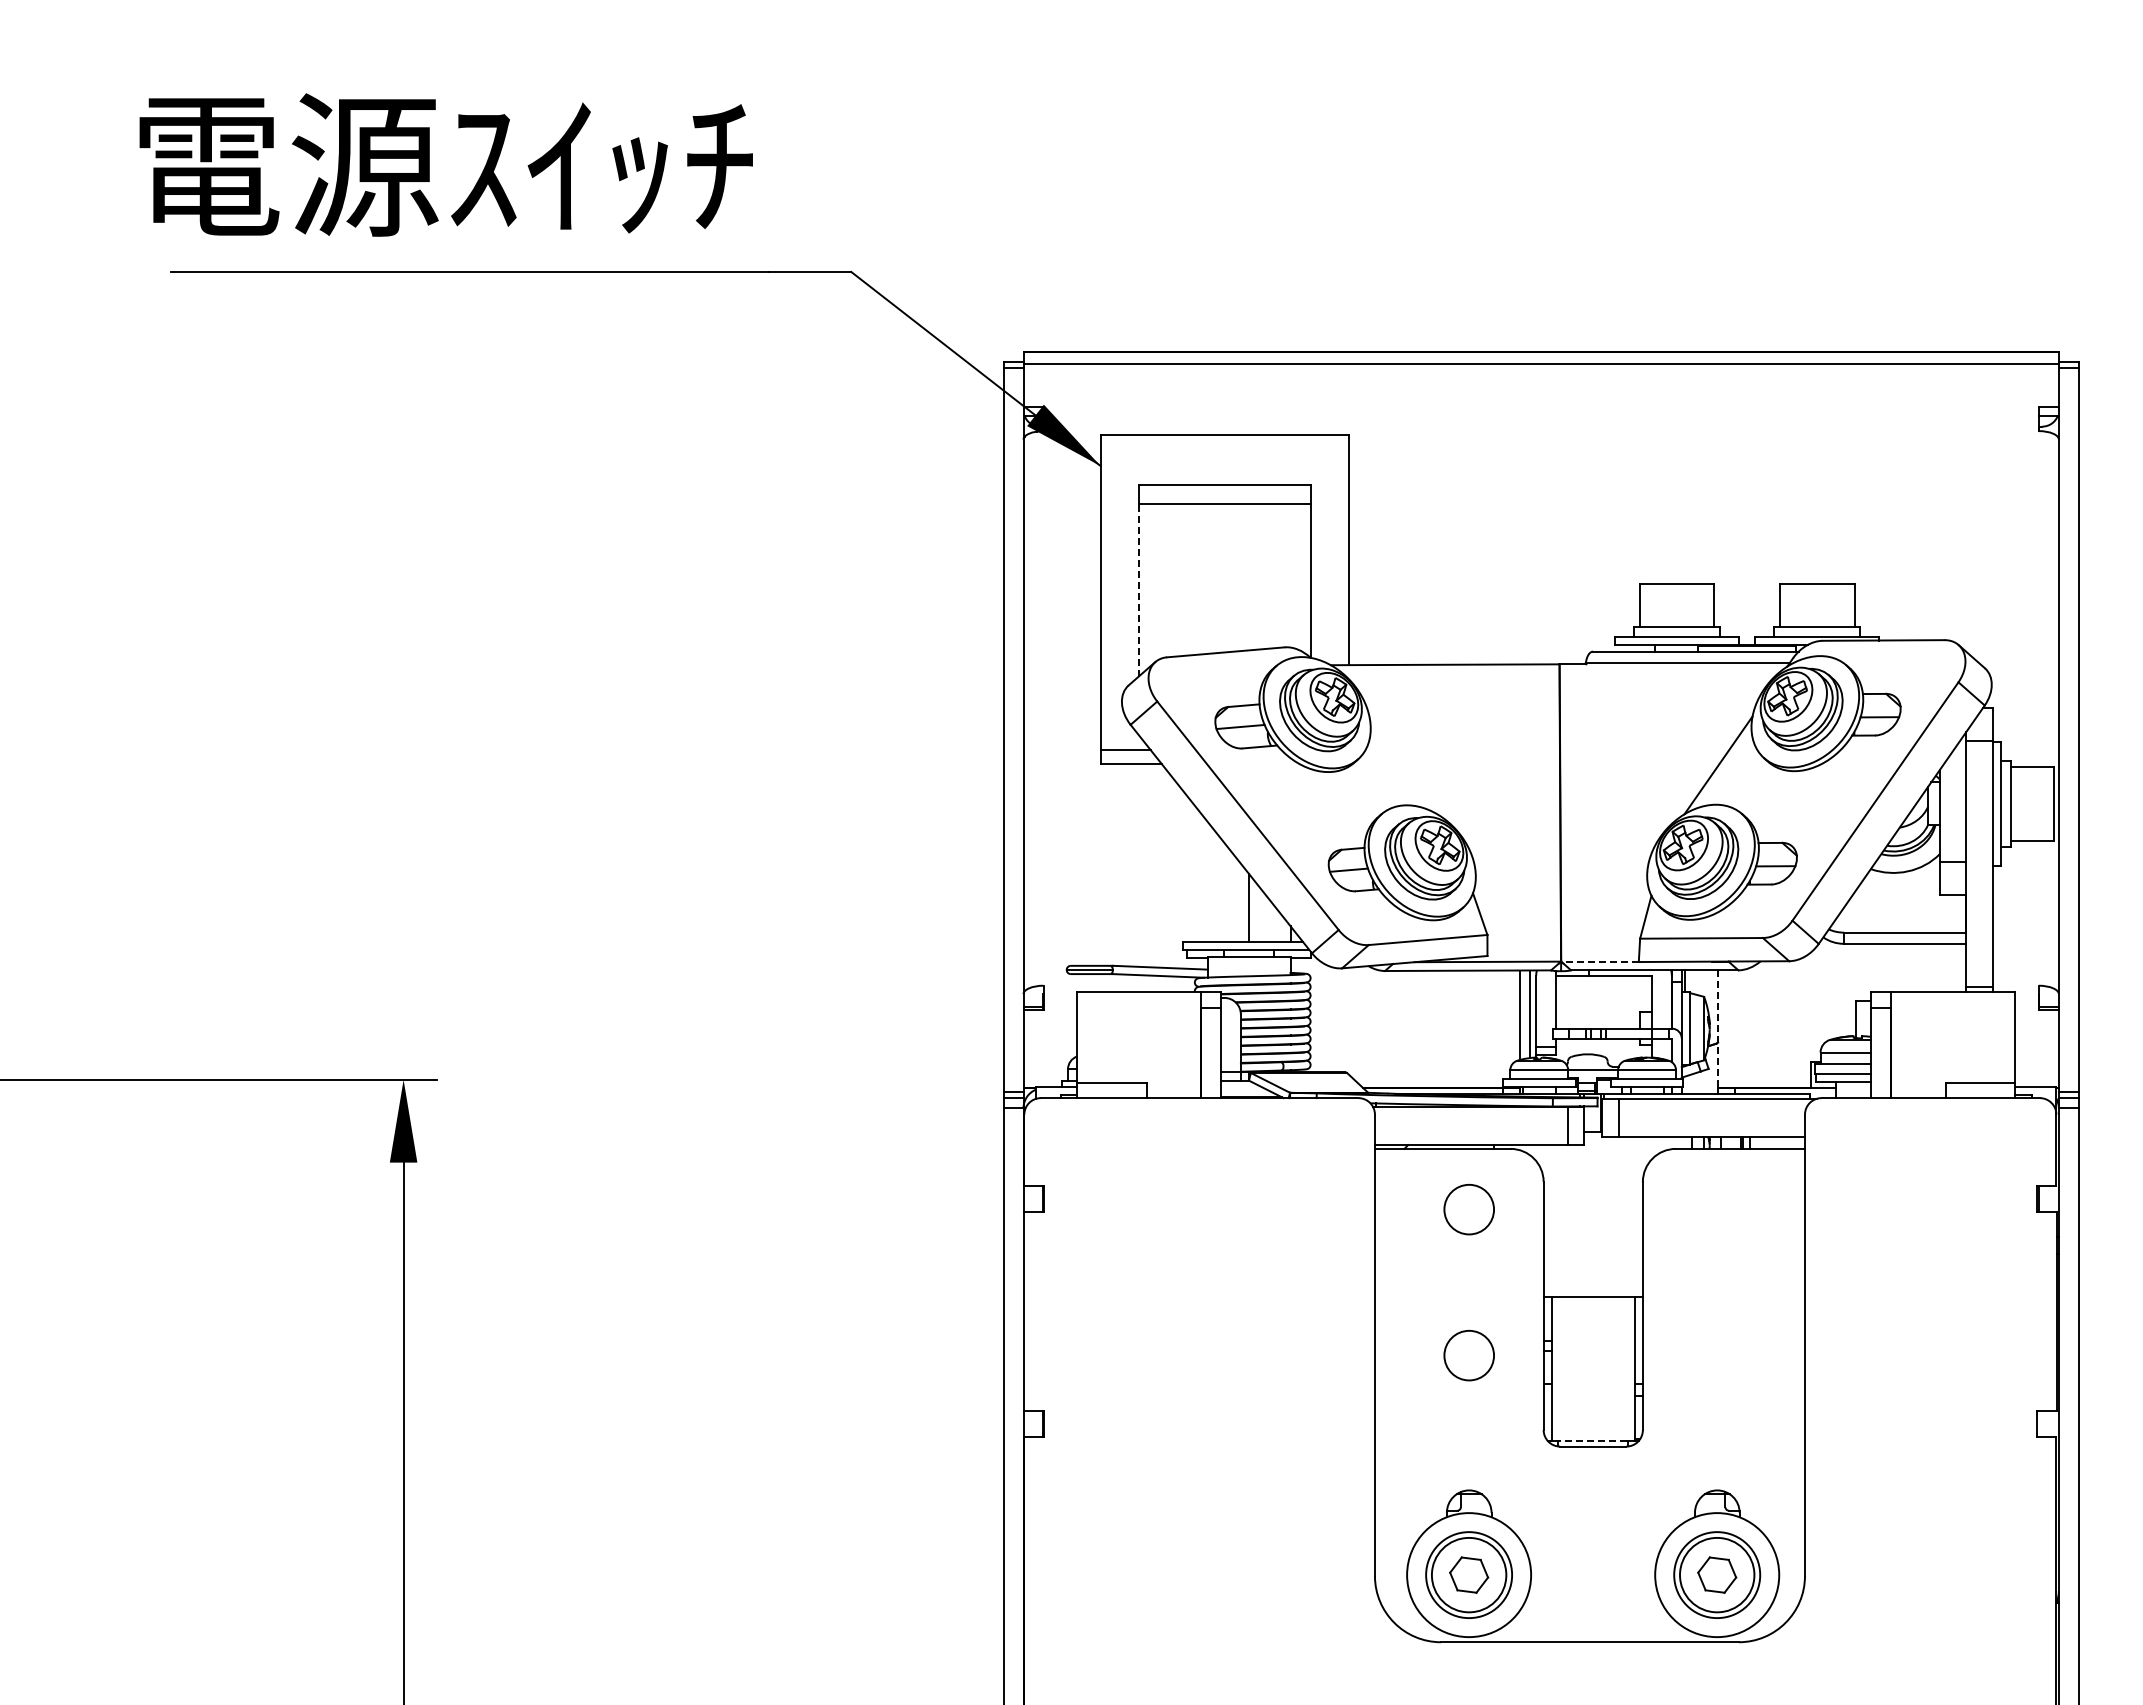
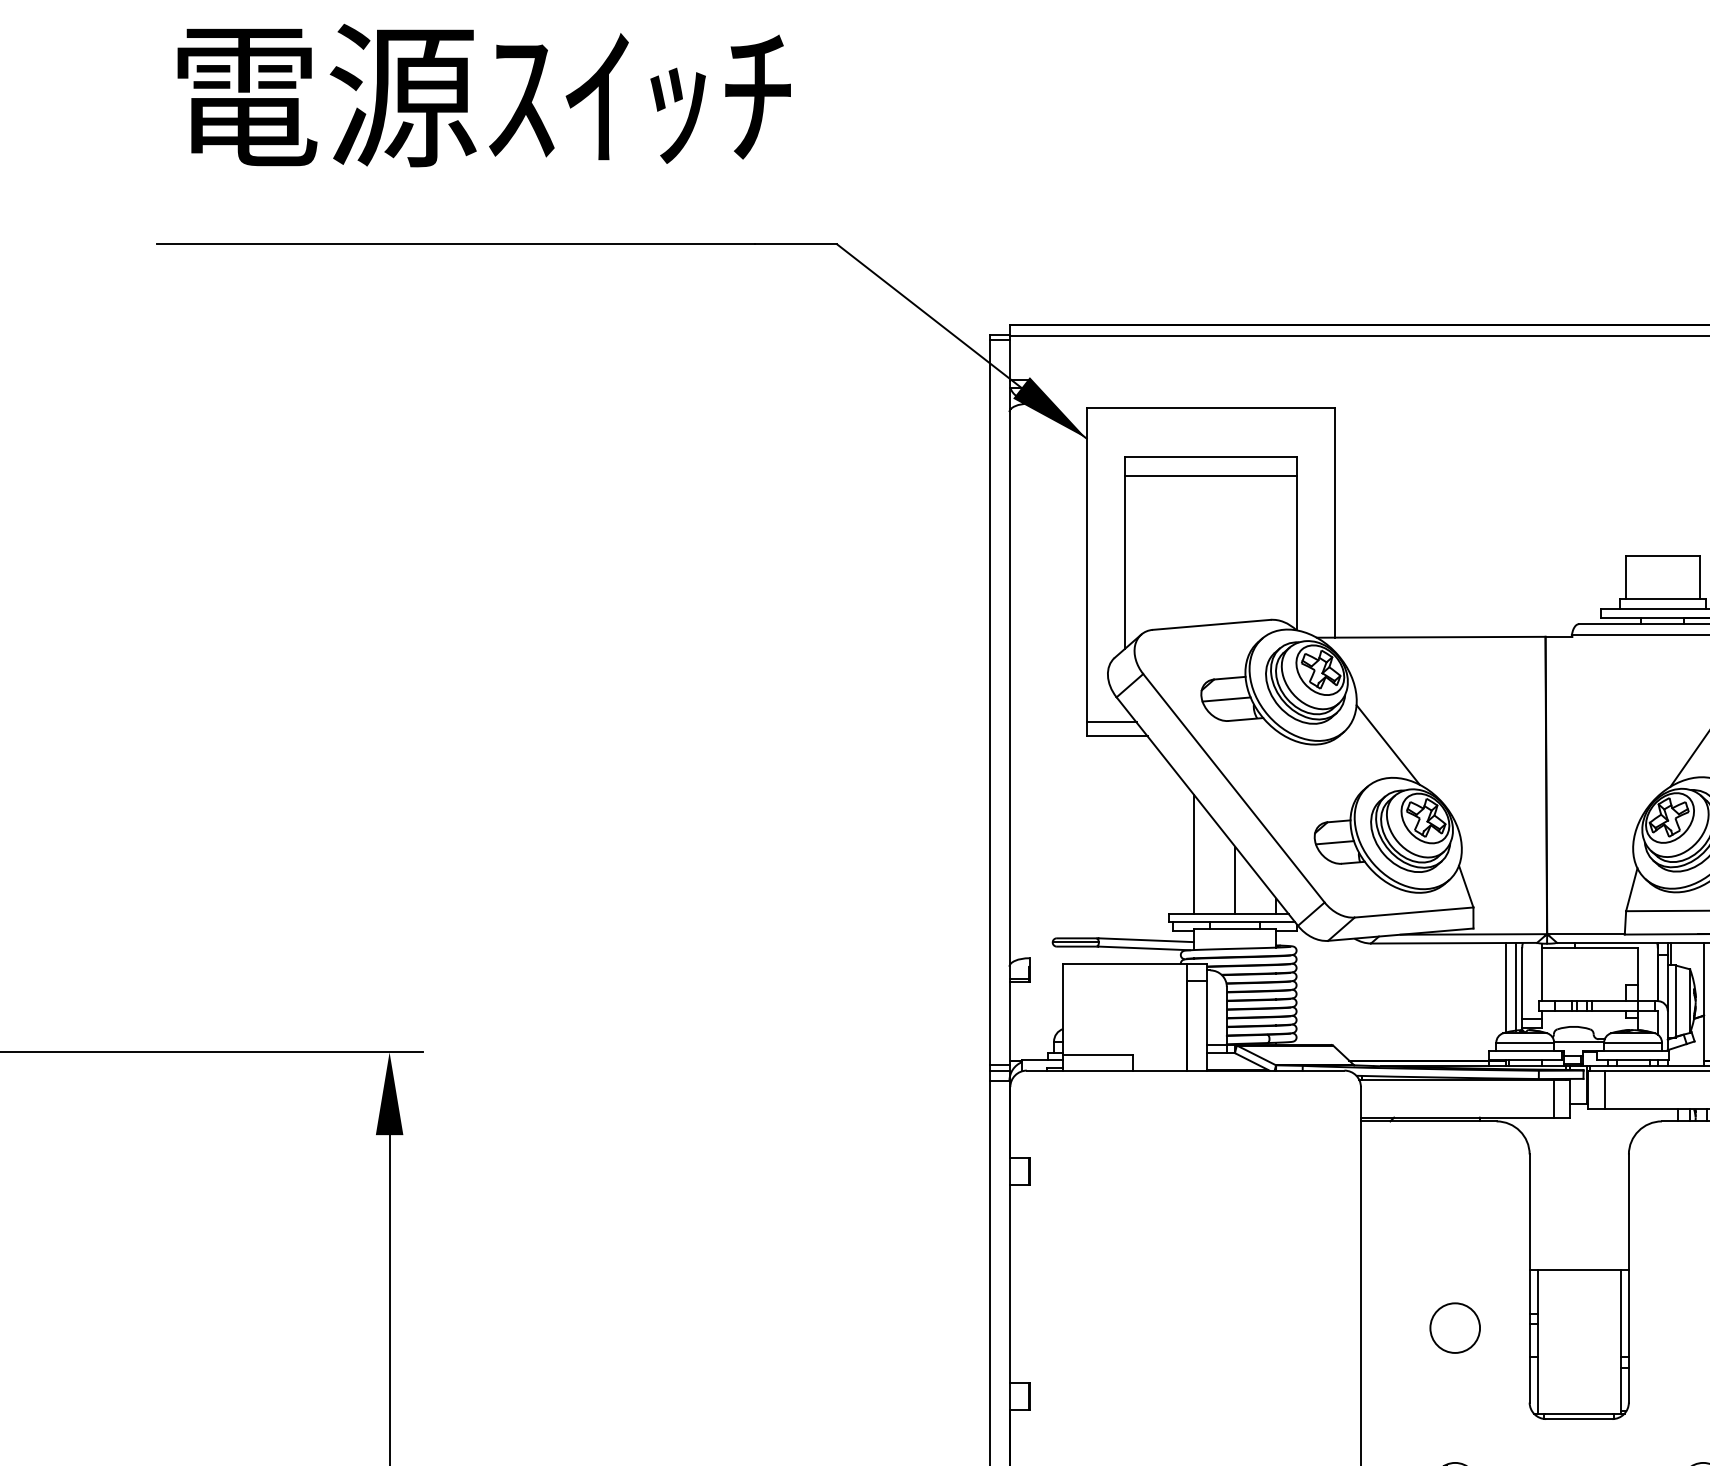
text: (445, 164) -> (483, 95), moved
line: (1138, 589) -> (1124, 562), dashed -> solid
line: (1401, 772) -> (1387, 745), added
line: (1207, 881) -> (1193, 854), added
line: (1600, 961) -> (1586, 934), dashed -> solid
line: (1718, 1029) -> (1704, 1002), dashed -> solid
circle: (1468, 1209) -> (1454, 1182), removed
line: (1593, 1441) -> (1579, 1414), dashed -> solid

